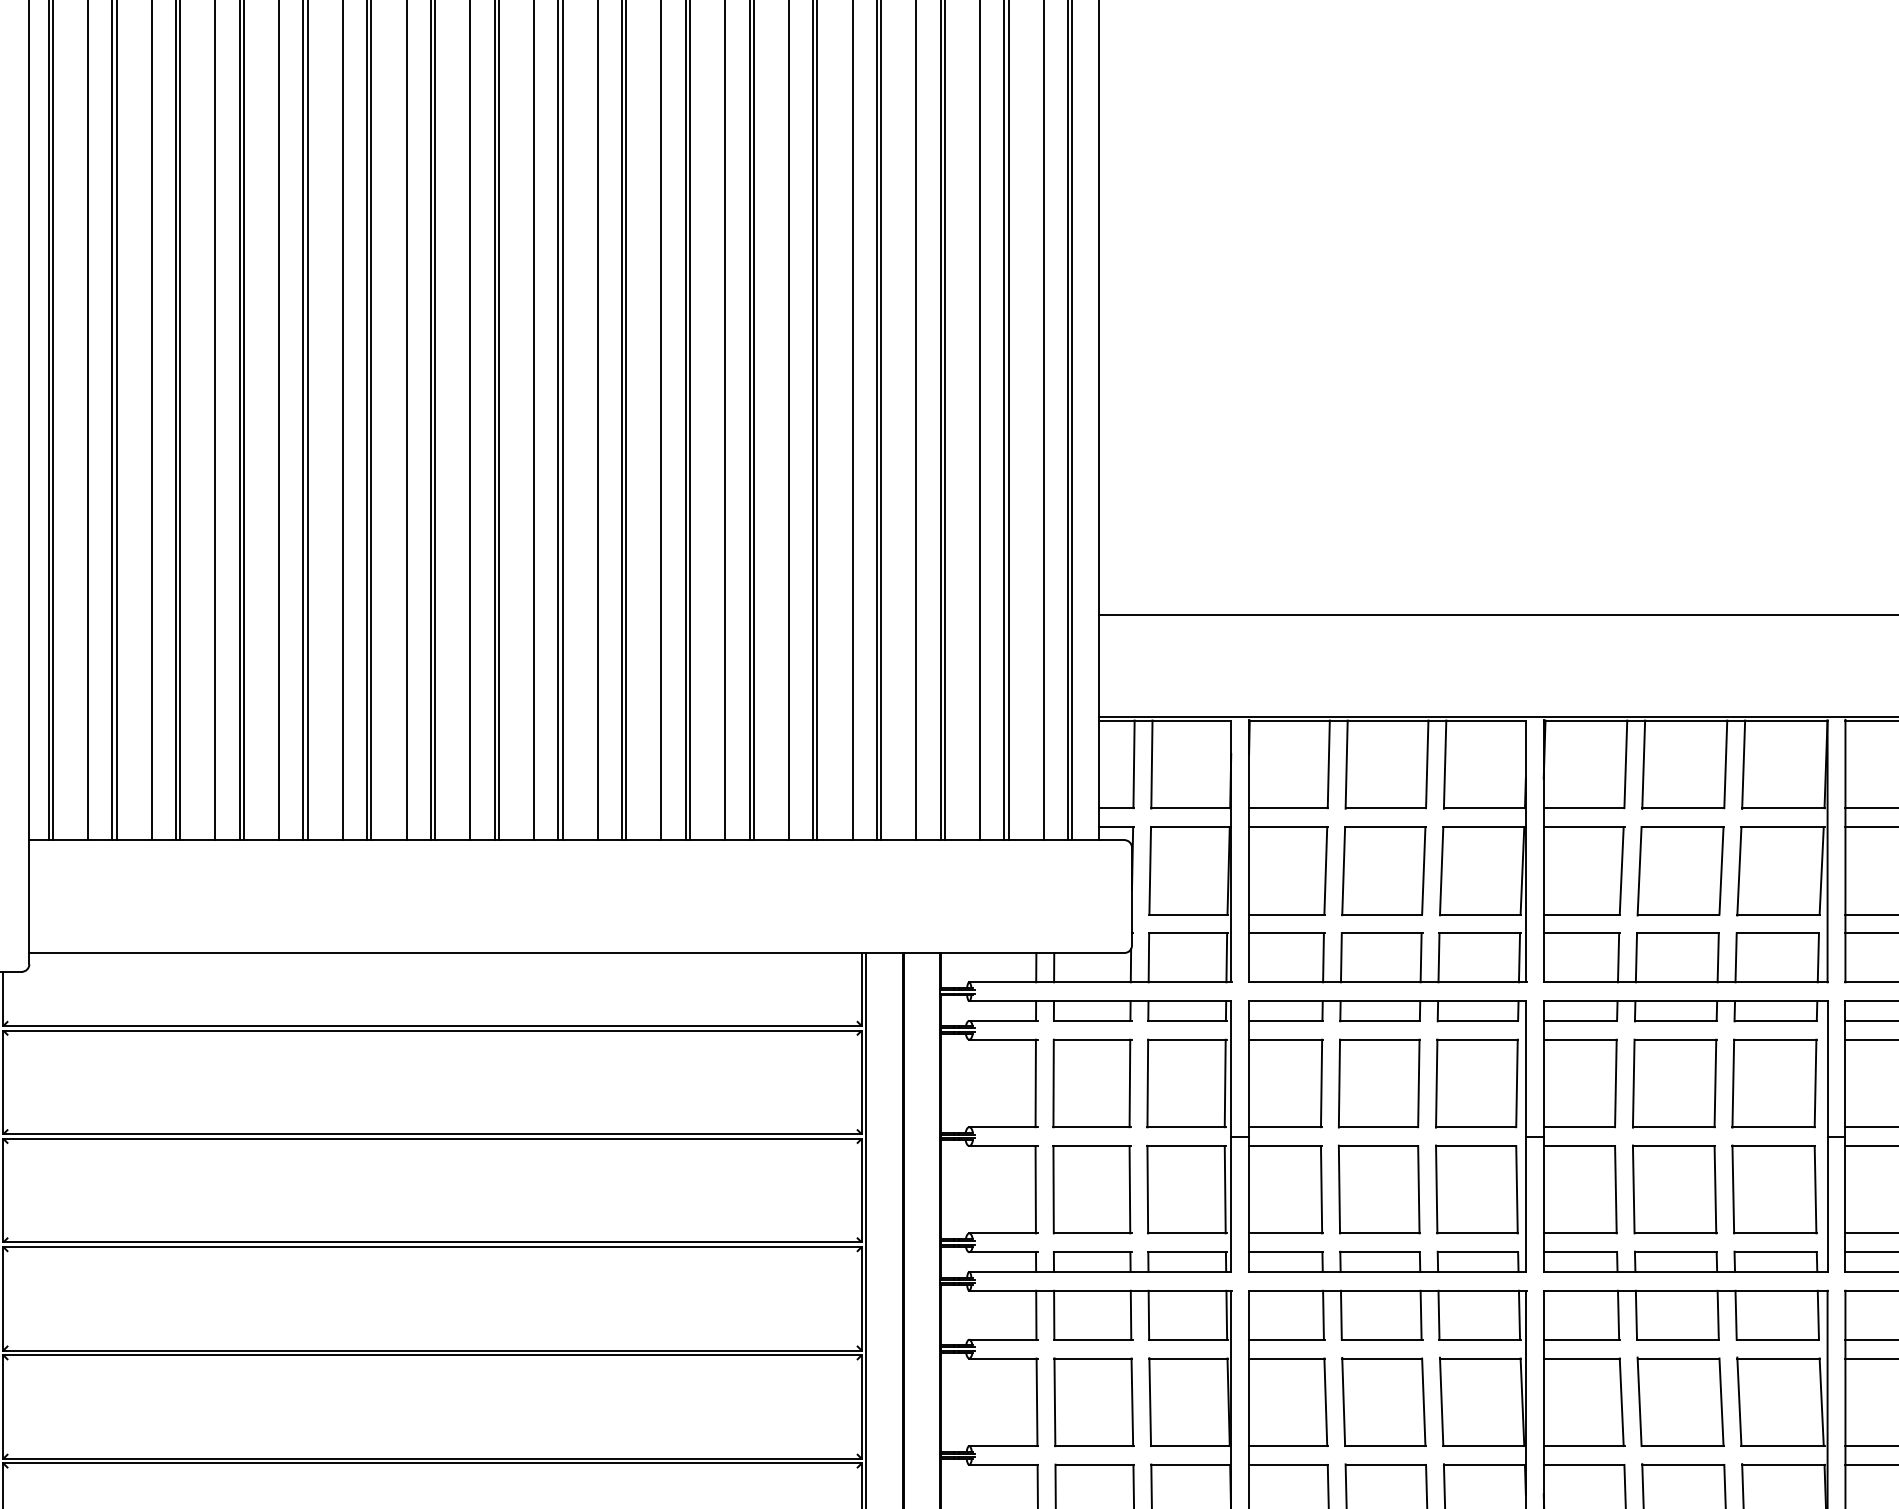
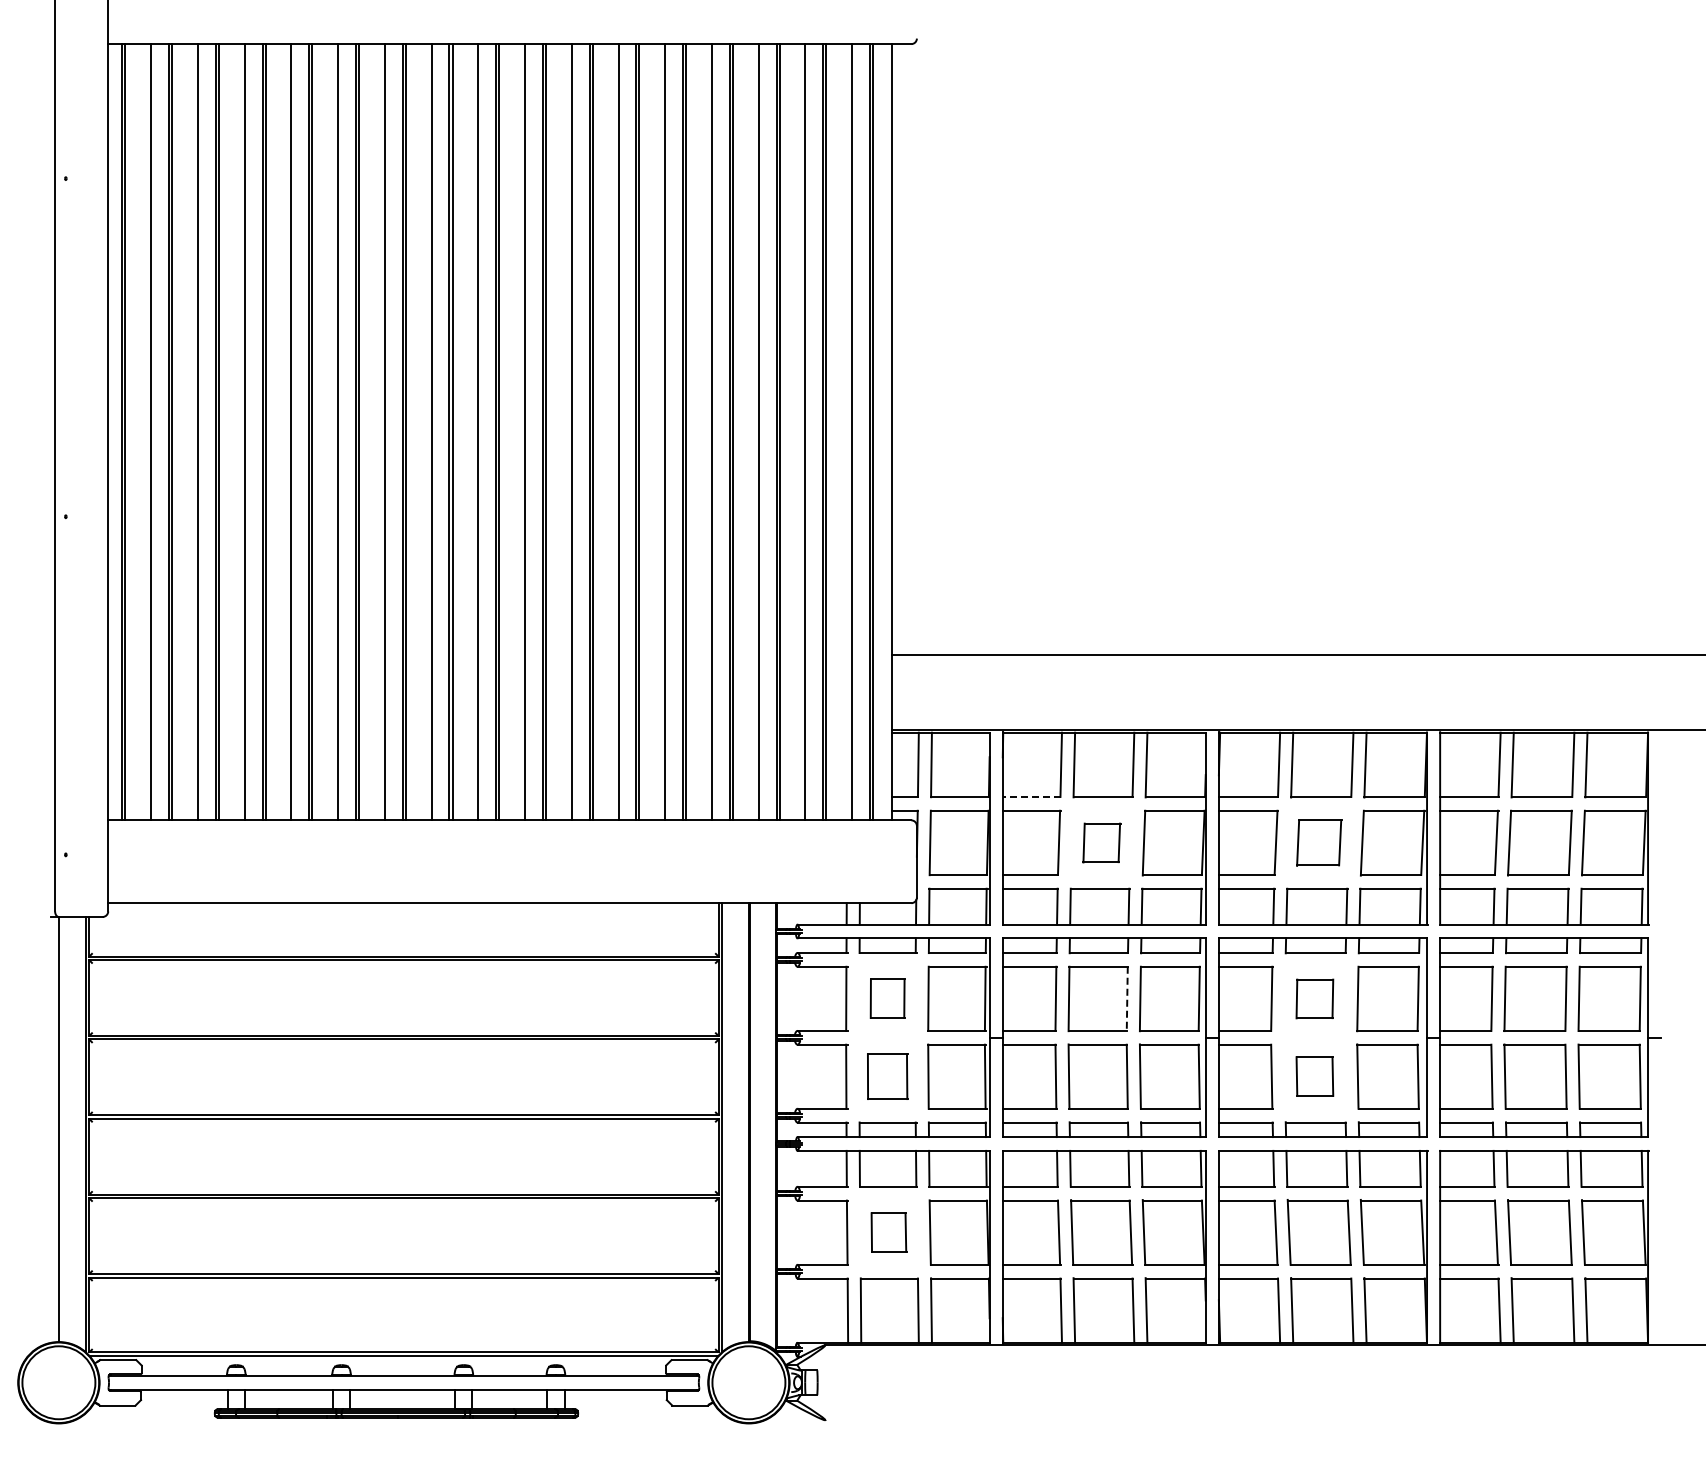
line: (1288, 807) -> (1031, 796), solid -> dashed
part: (1383, 870) -> (1101, 842), size x0.6
part: (1679, 870) -> (1318, 842), size x0.7
part: (1091, 1082) -> (887, 998), size x0.6
part: (1674, 1082) -> (1314, 998), size x0.6
line: (1419, 1084) -> (1127, 999), solid -> dashed
part: (1091, 1189) -> (887, 1076), size x0.7
part: (1674, 1189) -> (1314, 1076), size x0.6
part: (1093, 1402) -> (888, 1232), size x0.6

